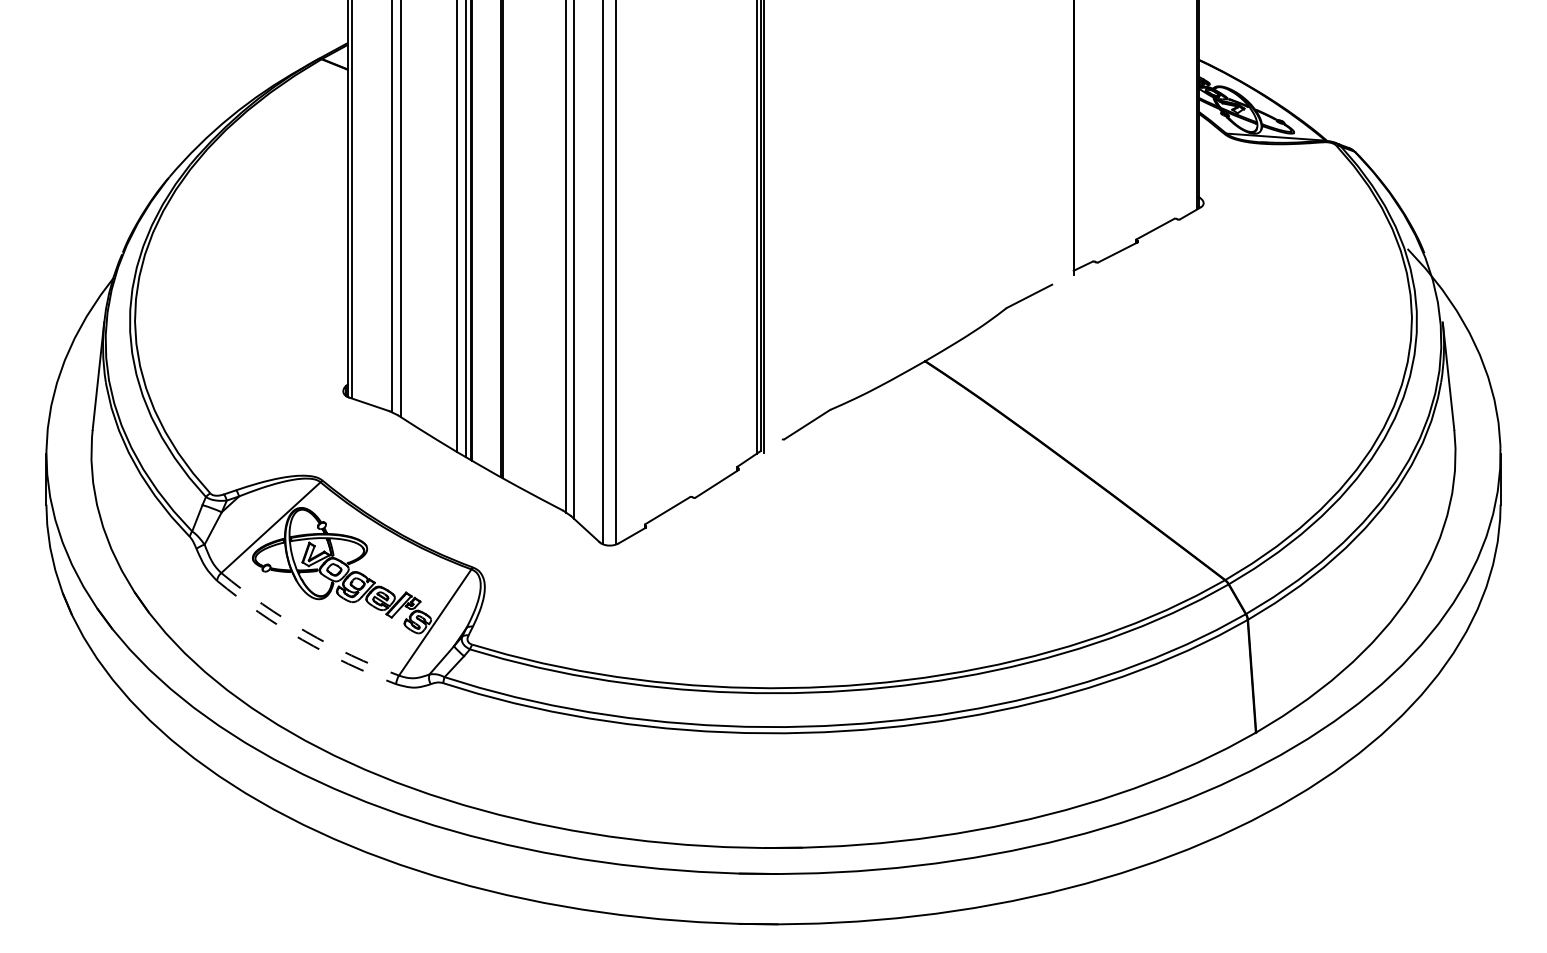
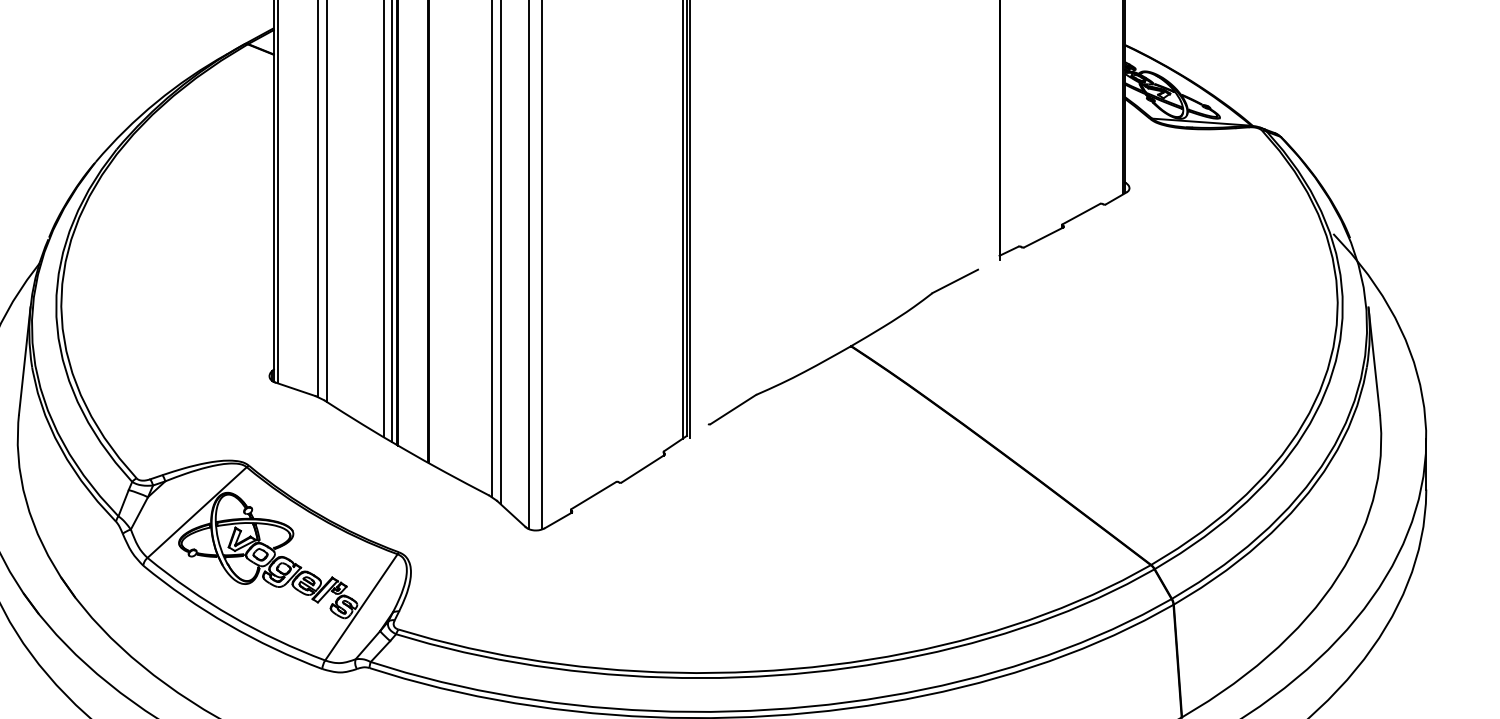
arc: (305, 631) -> (231, 616), dashed -> solid
arc: (302, 639) -> (228, 624), dashed -> solid

